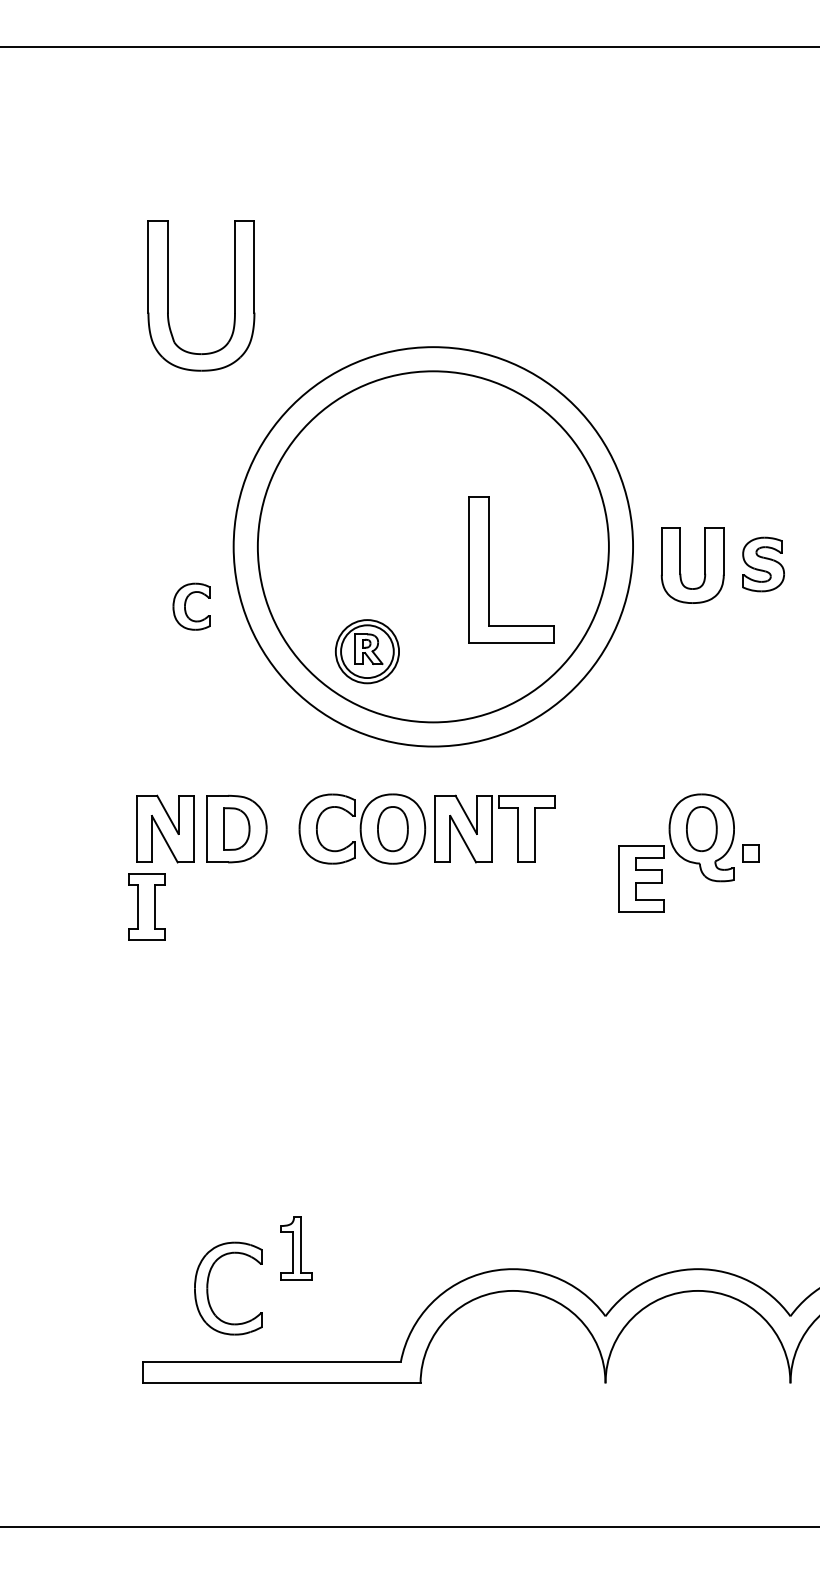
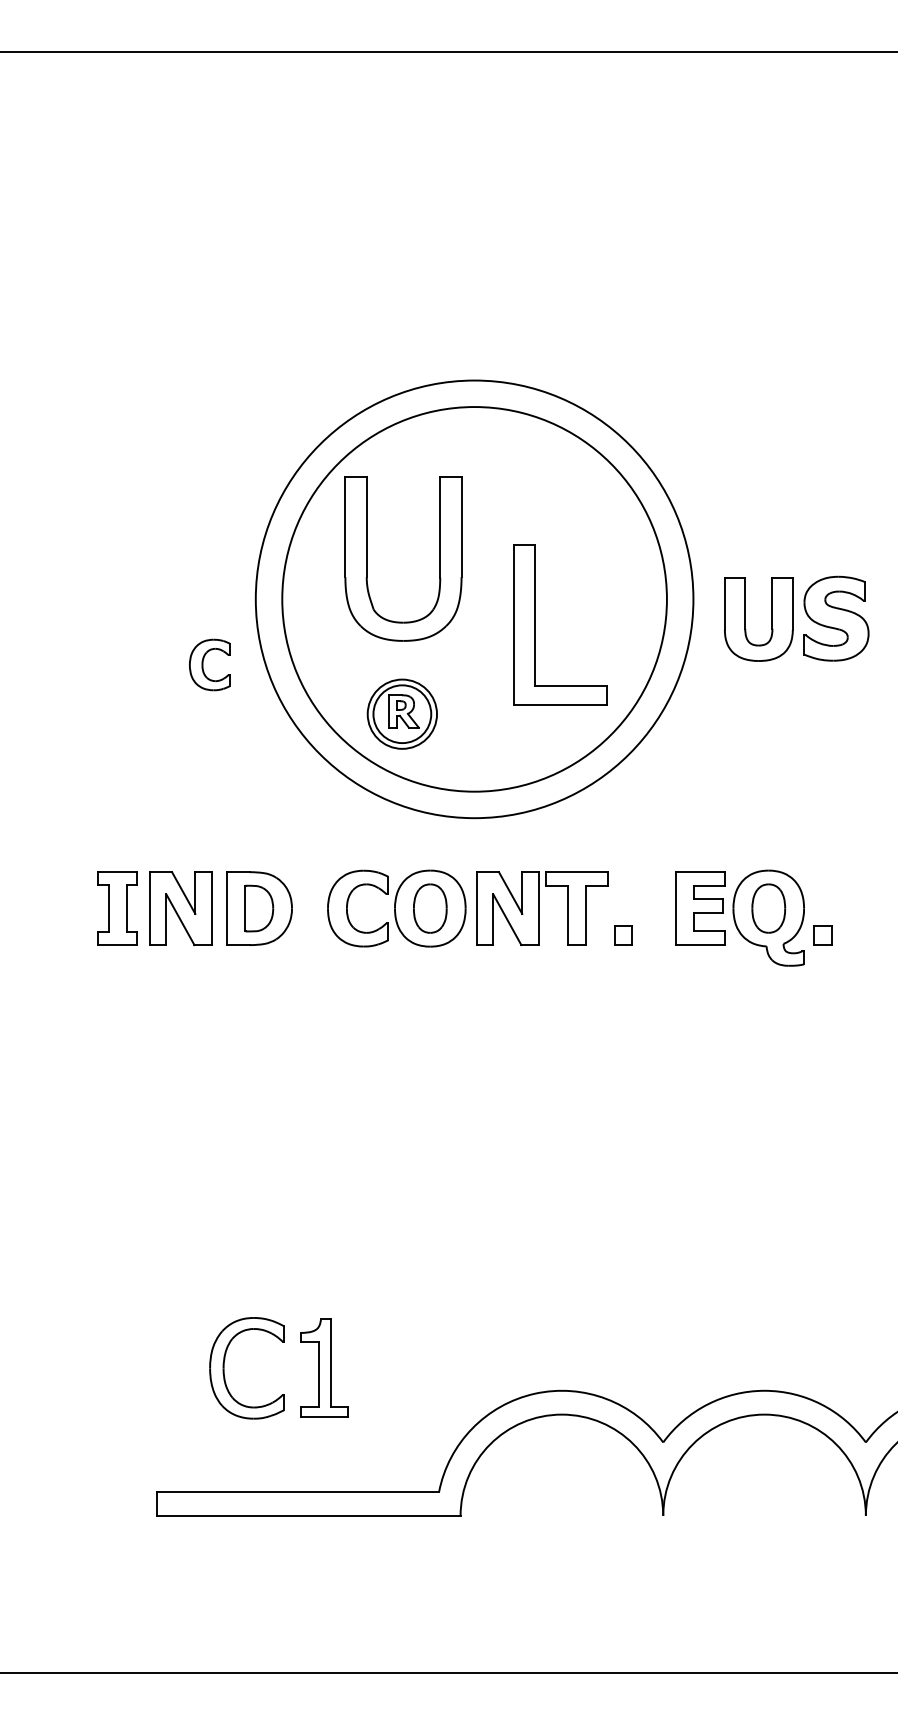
part: (168, 295) -> (367, 558), moved
part: (763, 564) -> (836, 618), size x1.43
part: (568, 853) -> (622, 935), added
part: (641, 878) -> (700, 907), moved
part: (146, 906) -> (117, 907), moved
part: (296, 1248) -> (324, 1368), size x1.43
part: (208, 1288) -> (224, 1368), moved

